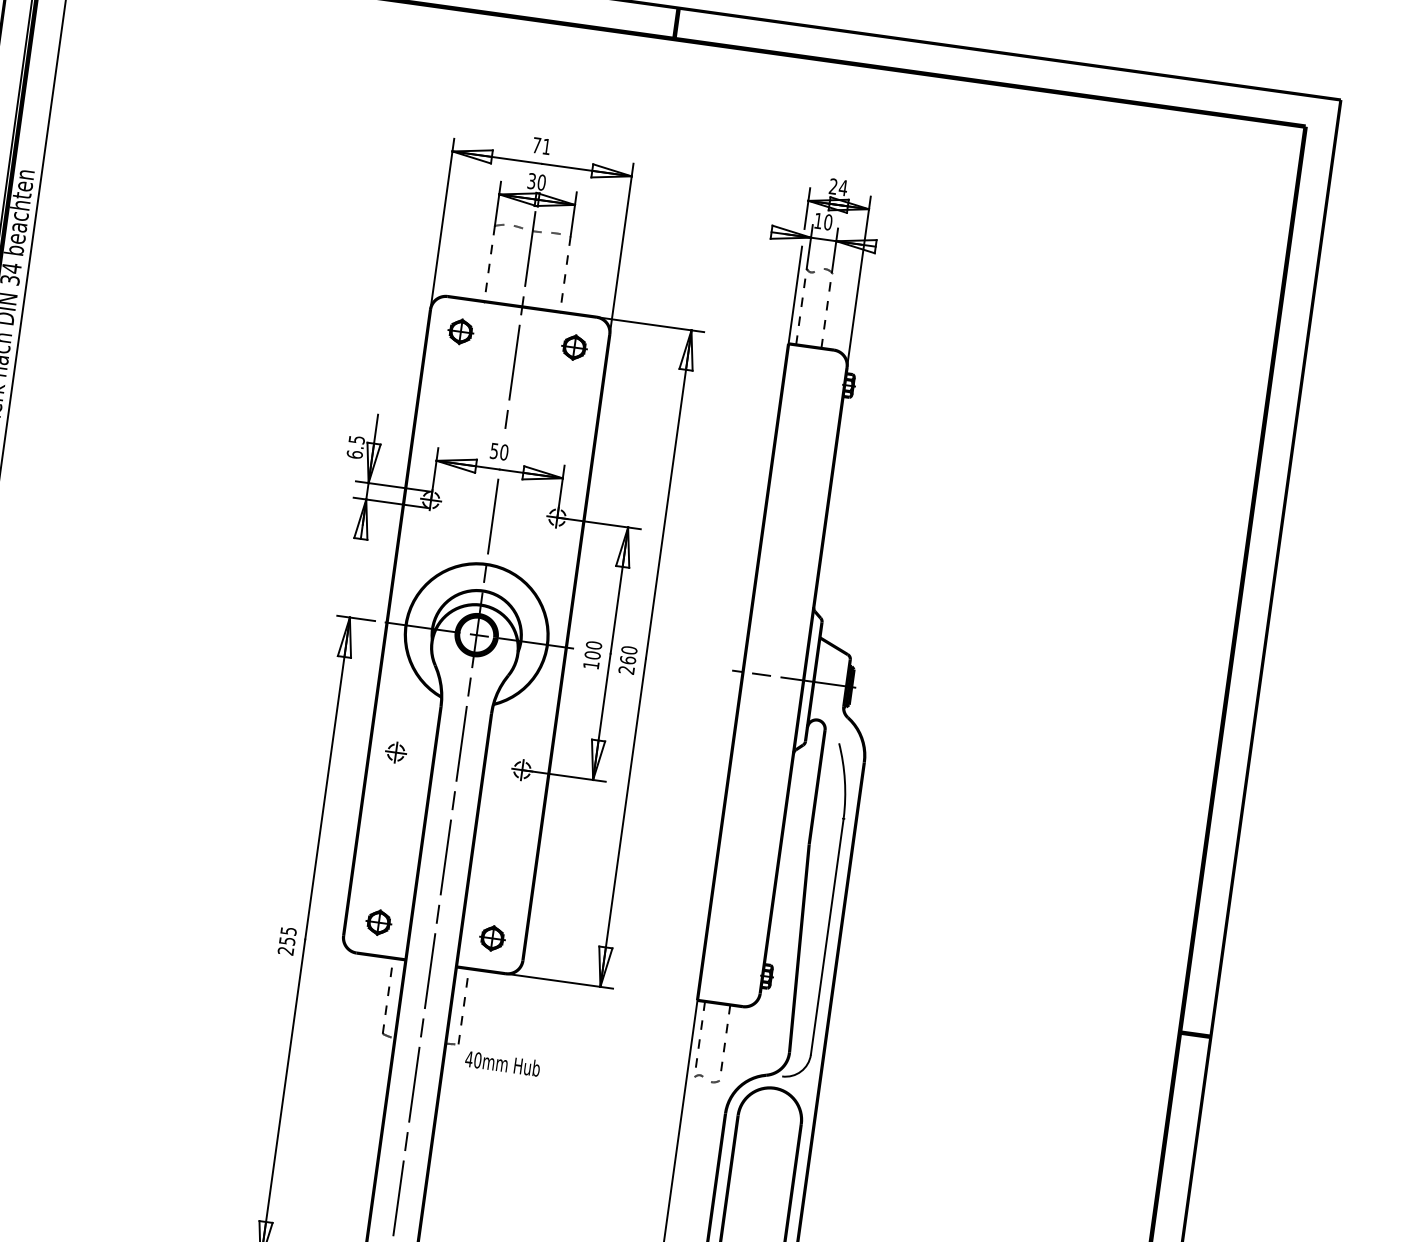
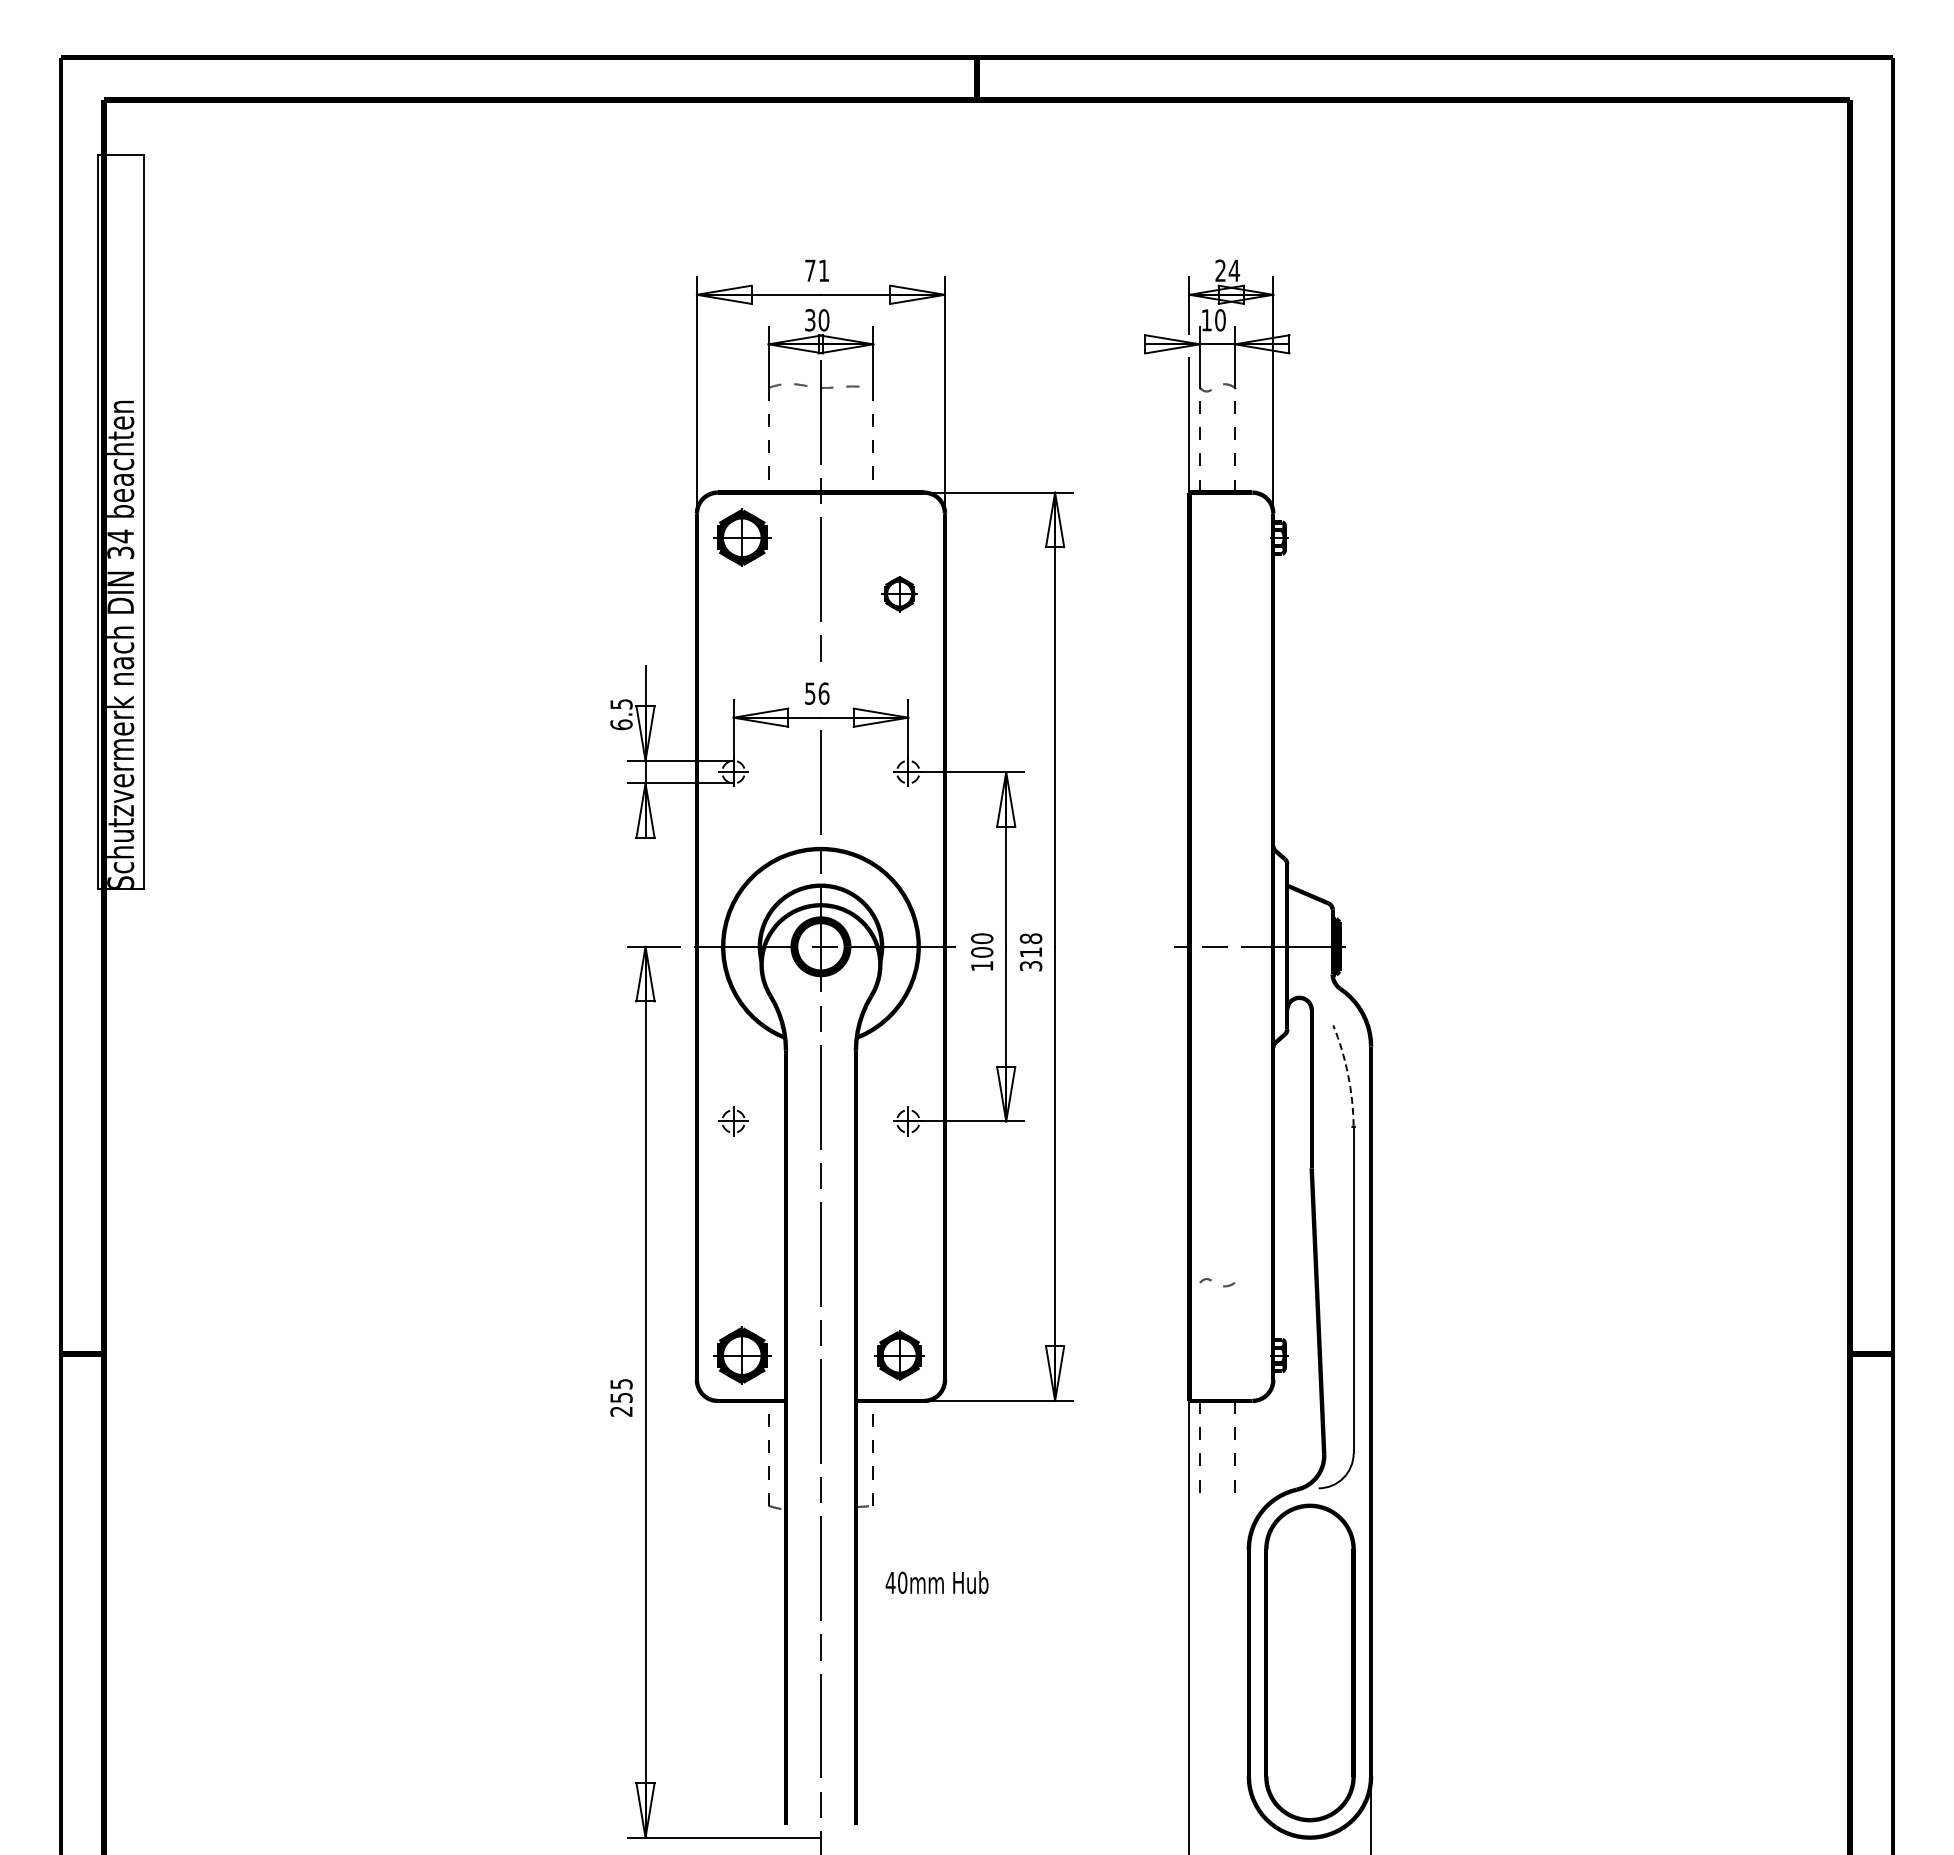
part: (460, 332) -> (742, 538), size x1.6
part: (574, 347) -> (899, 594), moved
text: (503, 452) -> (823, 693), 50 -> 56
text: (627, 660) -> (1030, 952), 260 -> 318
arc: (845, 780) -> (1348, 1074), solid -> dashed
part: (379, 922) -> (742, 1355), size x1.6
part: (492, 938) -> (899, 1355), size x1.4
text: (502, 1063) -> (936, 1582), moved
curve: (703, 1076) -> (1211, 1280), moved

